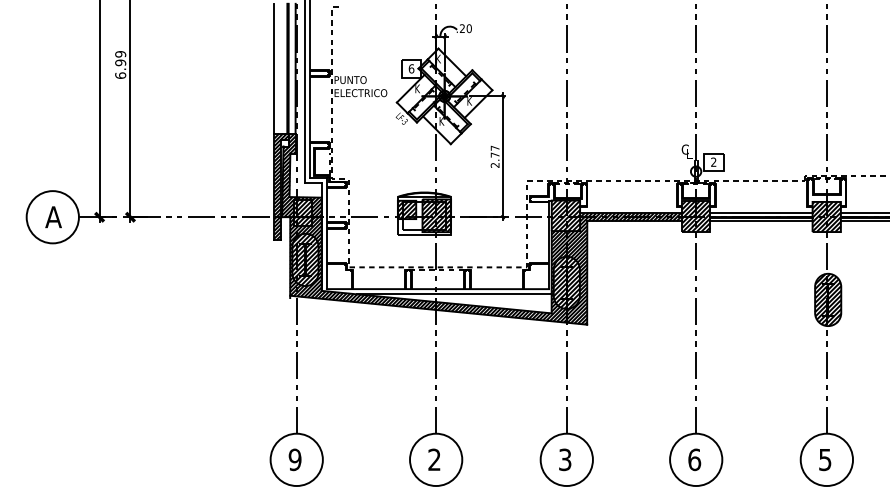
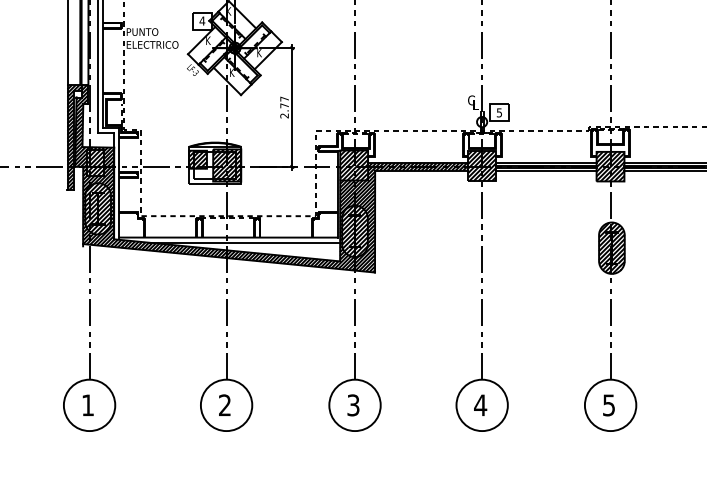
text: (411, 68) -> (202, 20), 6 -> 4
text: (713, 161) -> (499, 112), 2 -> 5
text: (294, 459) -> (87, 405), 9 -> 1
text: (694, 459) -> (480, 405), 6 -> 4

